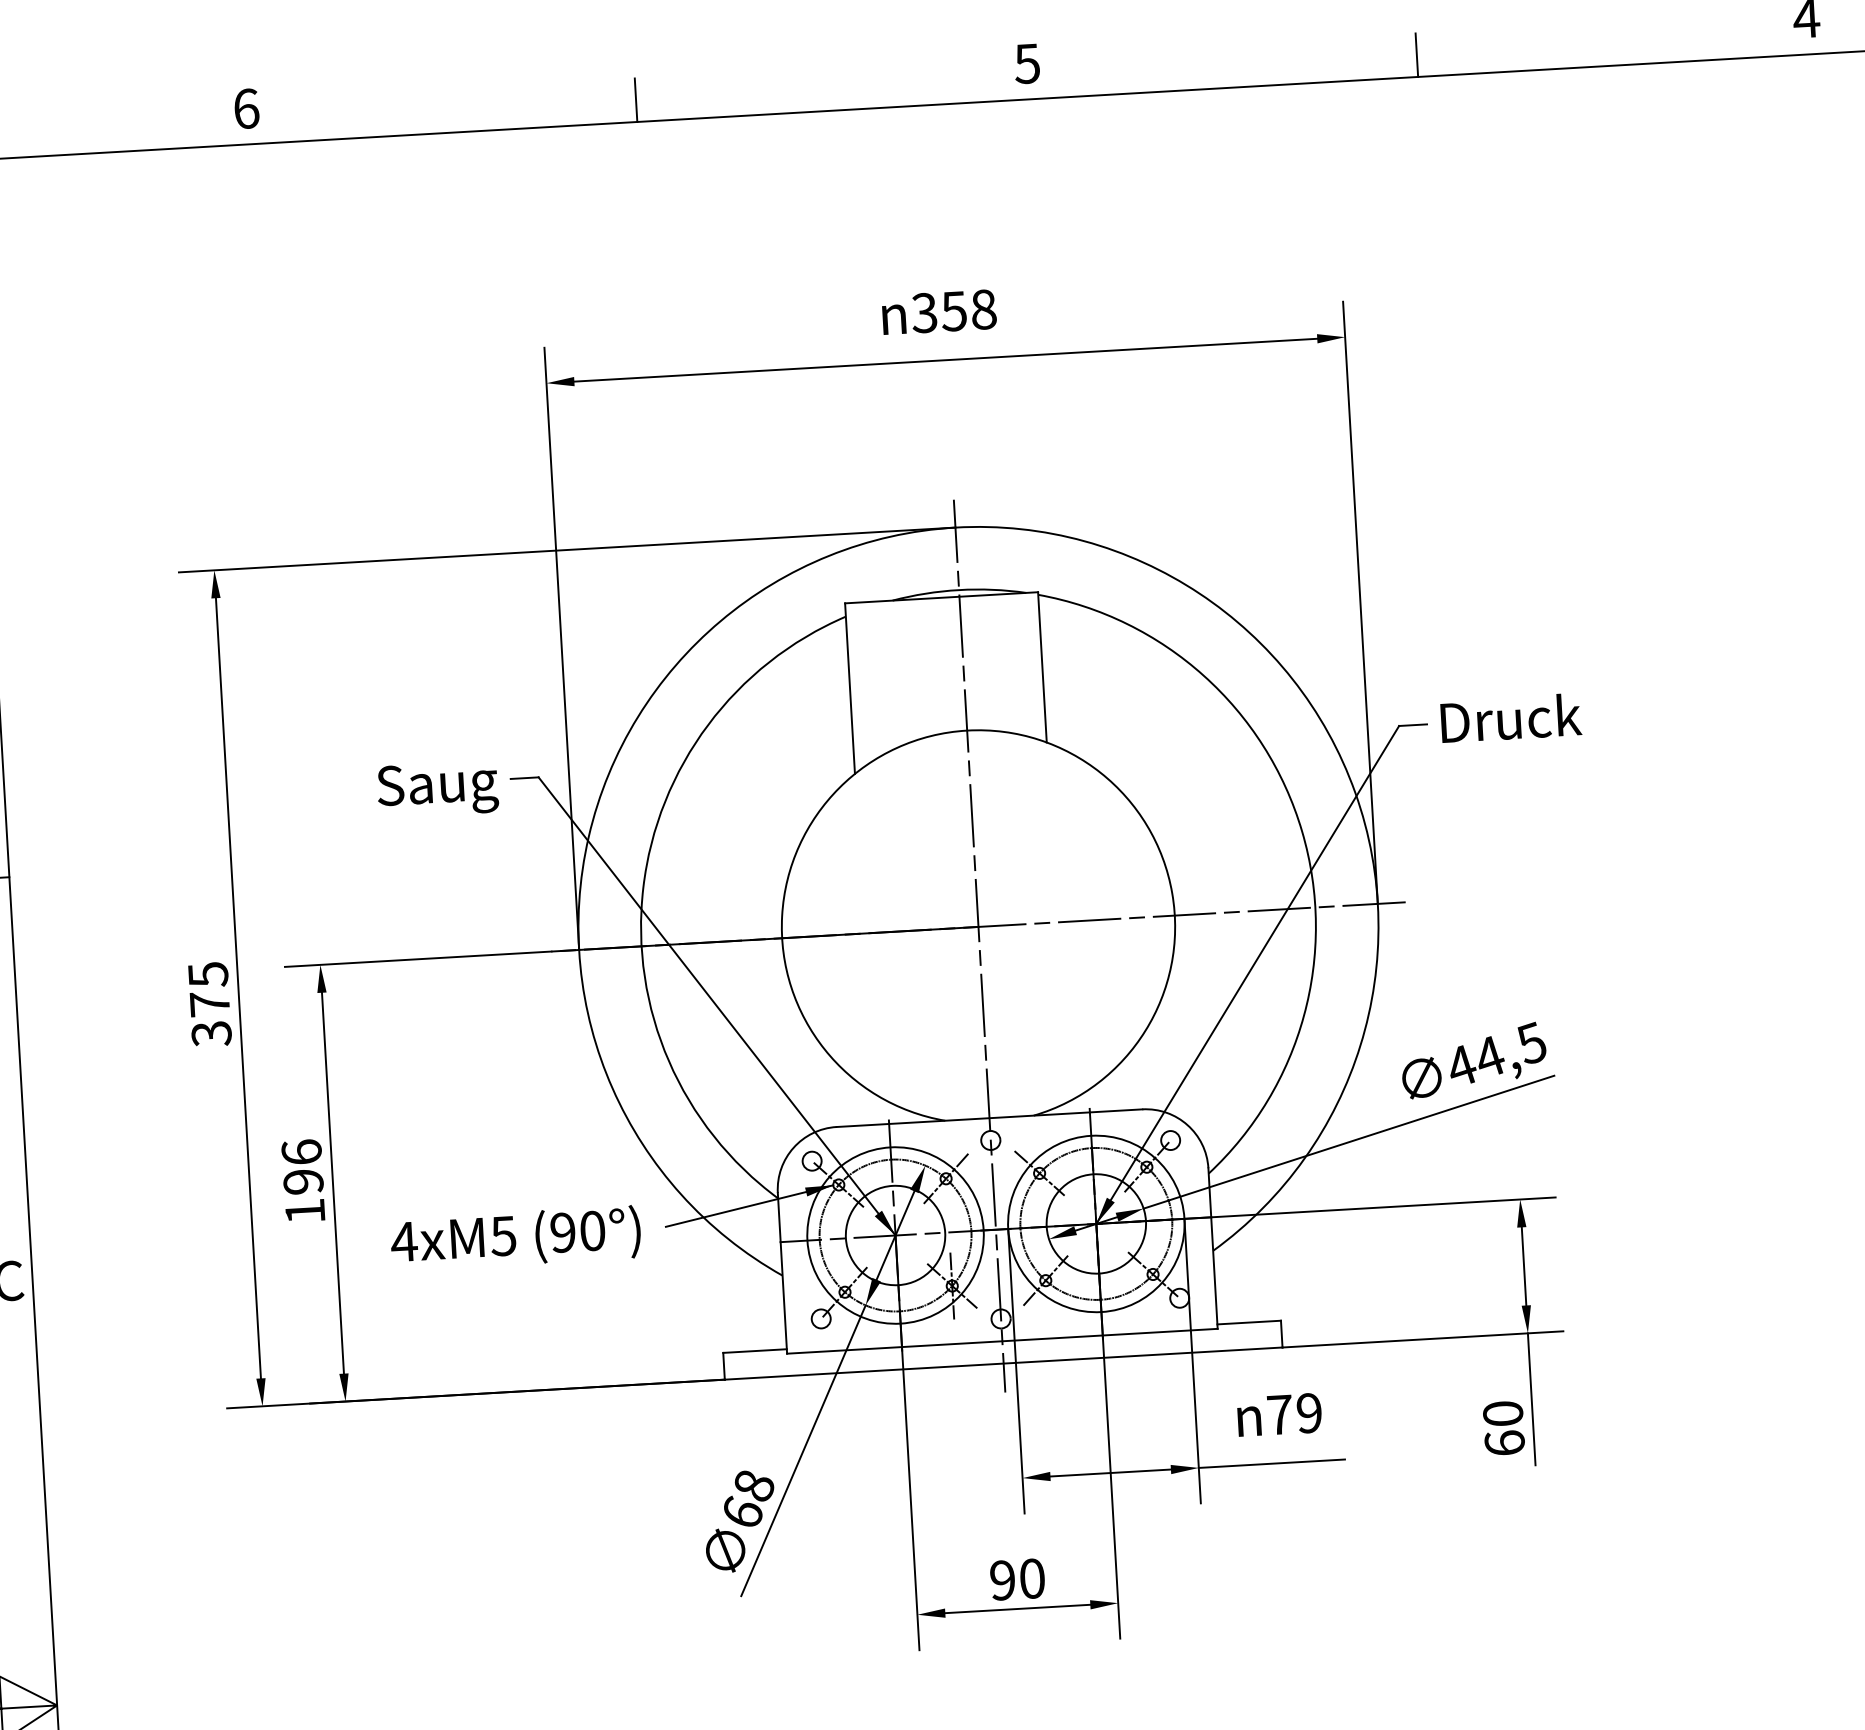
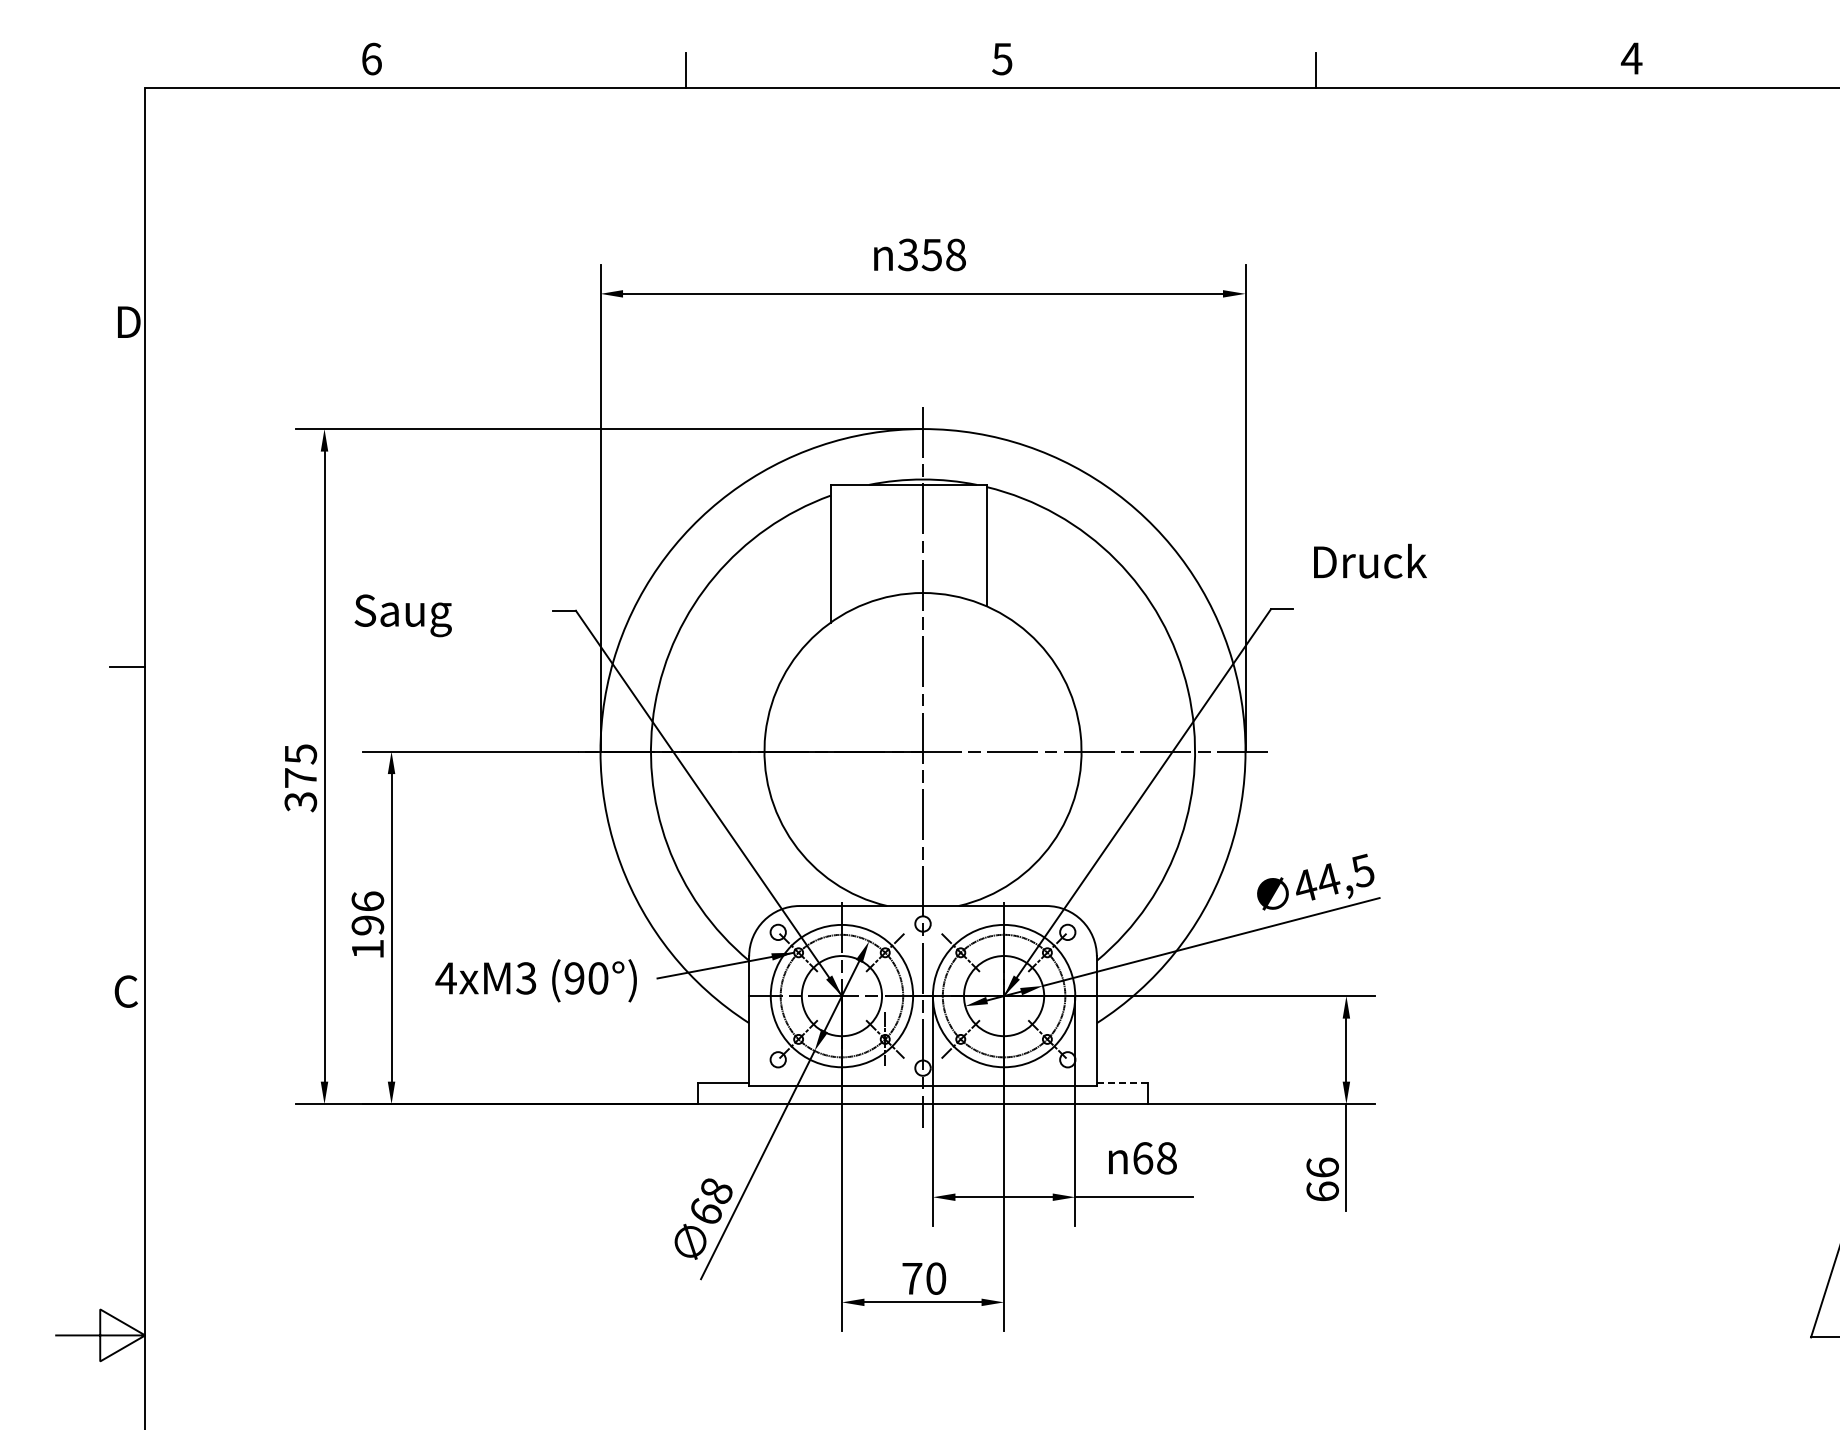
text: (1511, 717) -> (1370, 560), moved
text: (436, 789) -> (402, 615), moved
text: (503, 1235) -> (526, 977), 4xM5 -> 4xM3
line: (1249, 1322) -> (1122, 1082), solid -> dashed
text: (1502, 1413) -> (1322, 1167), 60 -> 66
text: (1294, 1414) -> (1154, 1158), 79 -> 68
text: (1003, 1580) -> (912, 1278), 90 -> 70

